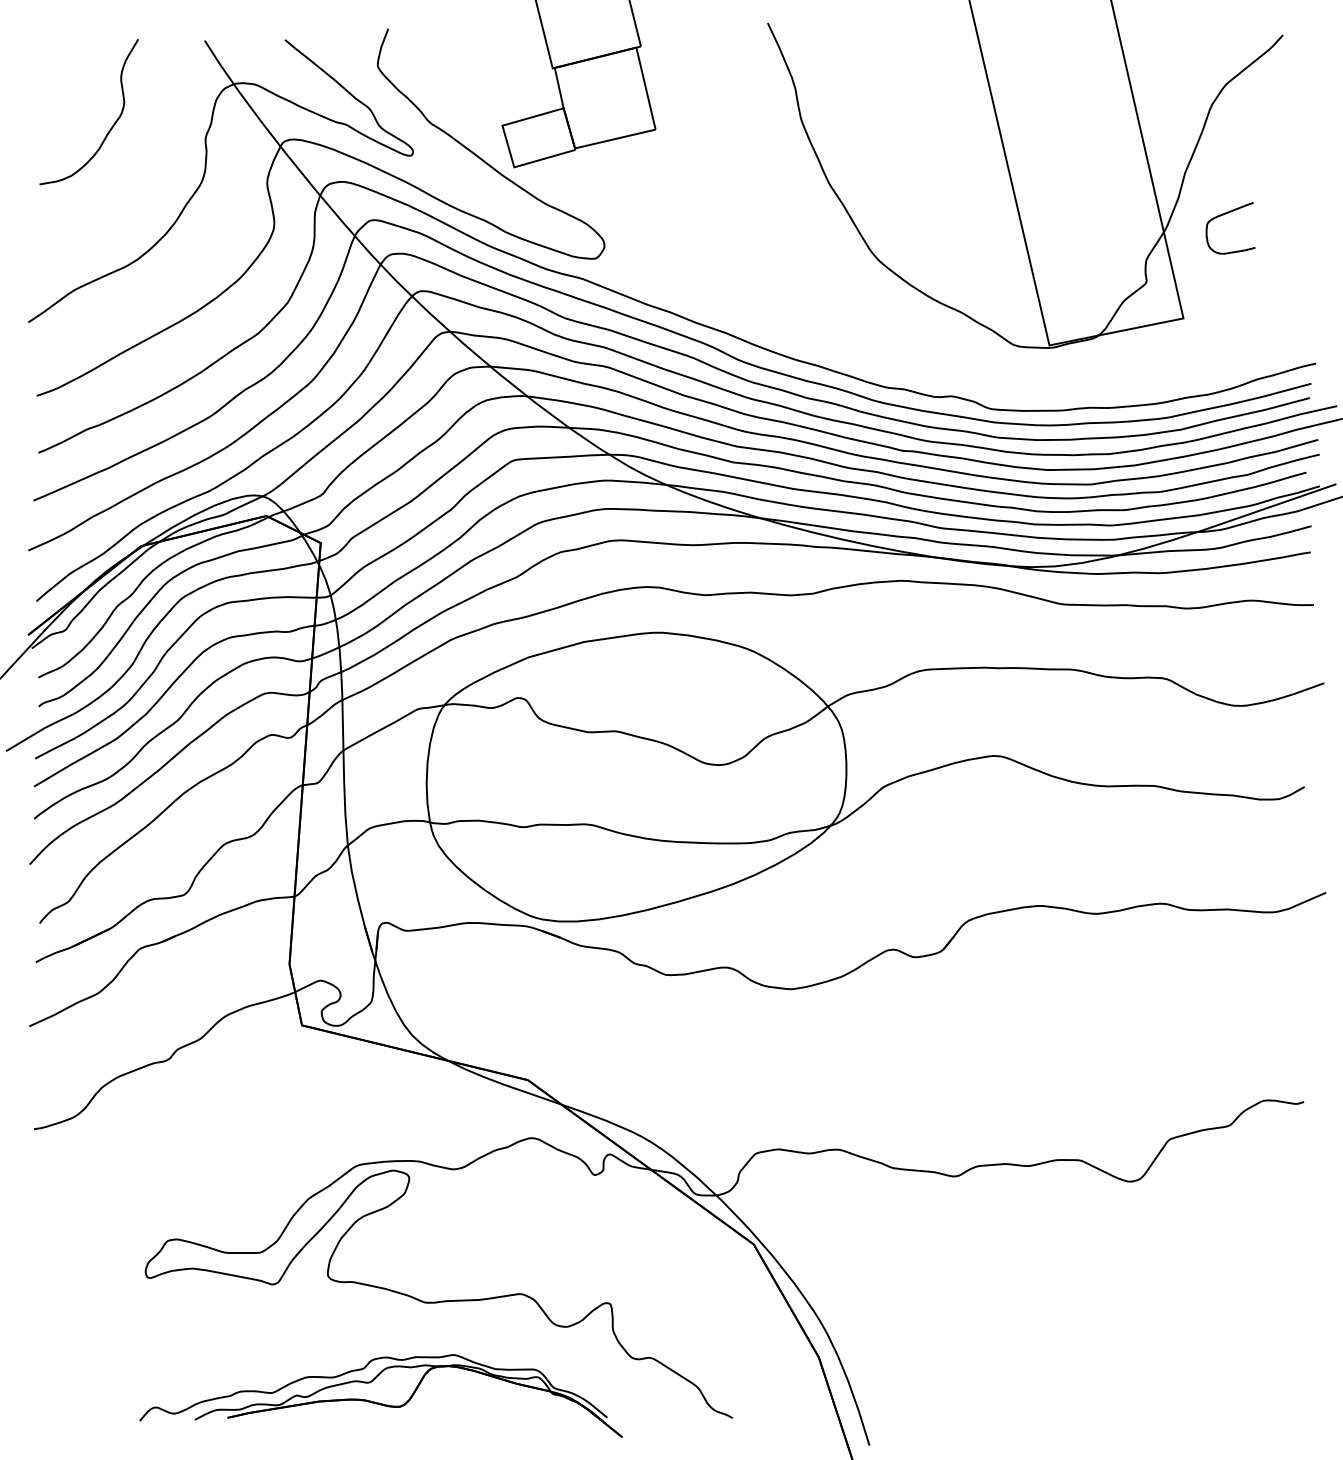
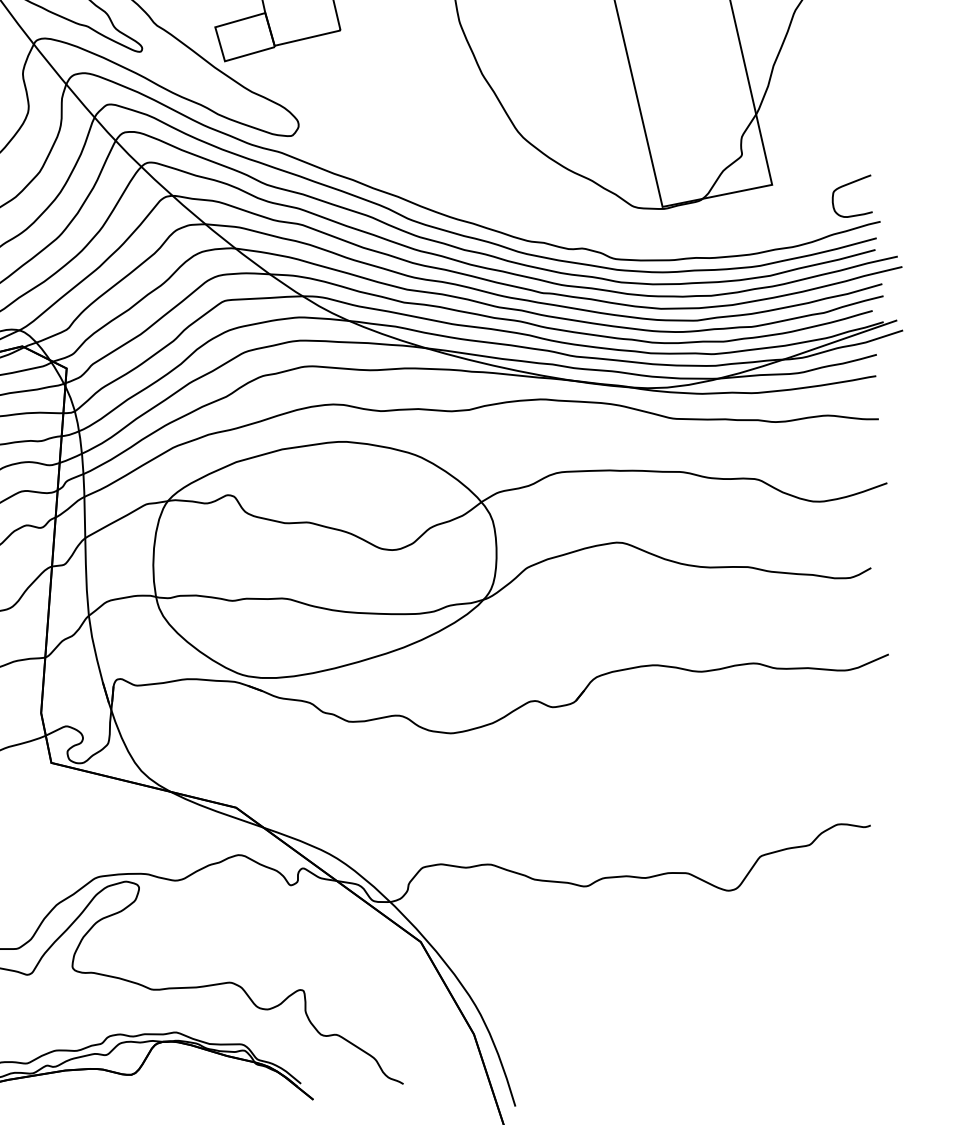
curve: (1226, 214) -> (849, 184), moved

